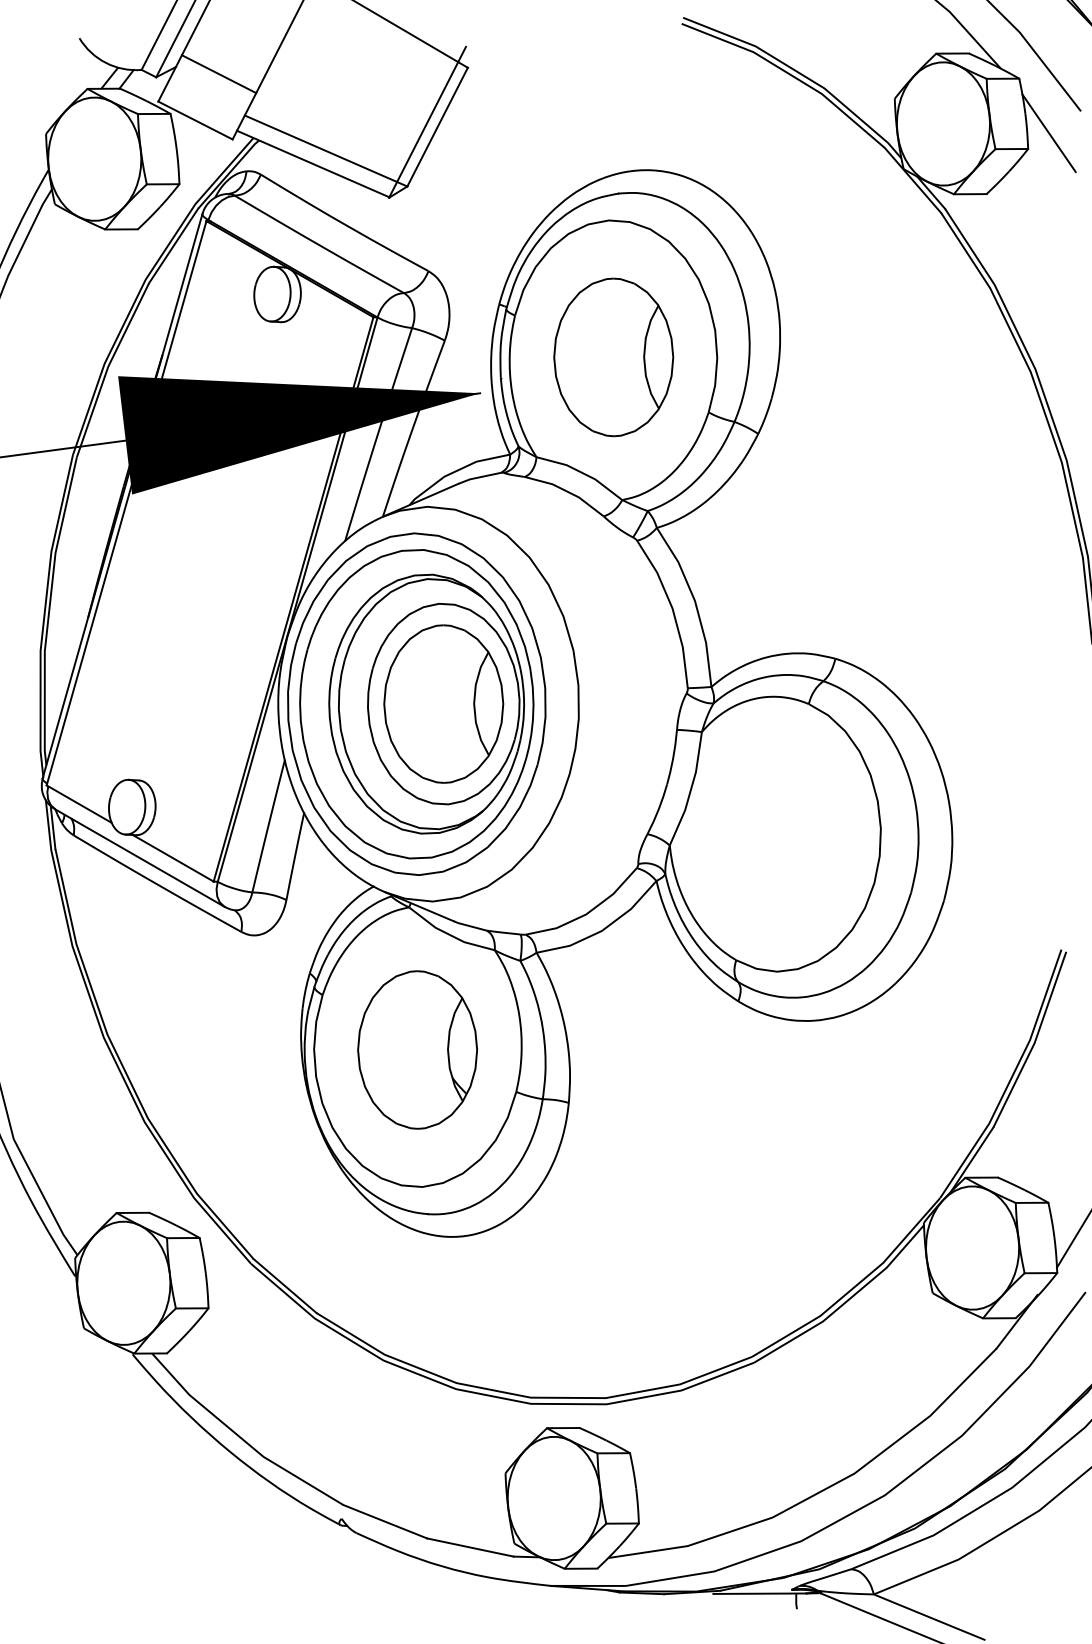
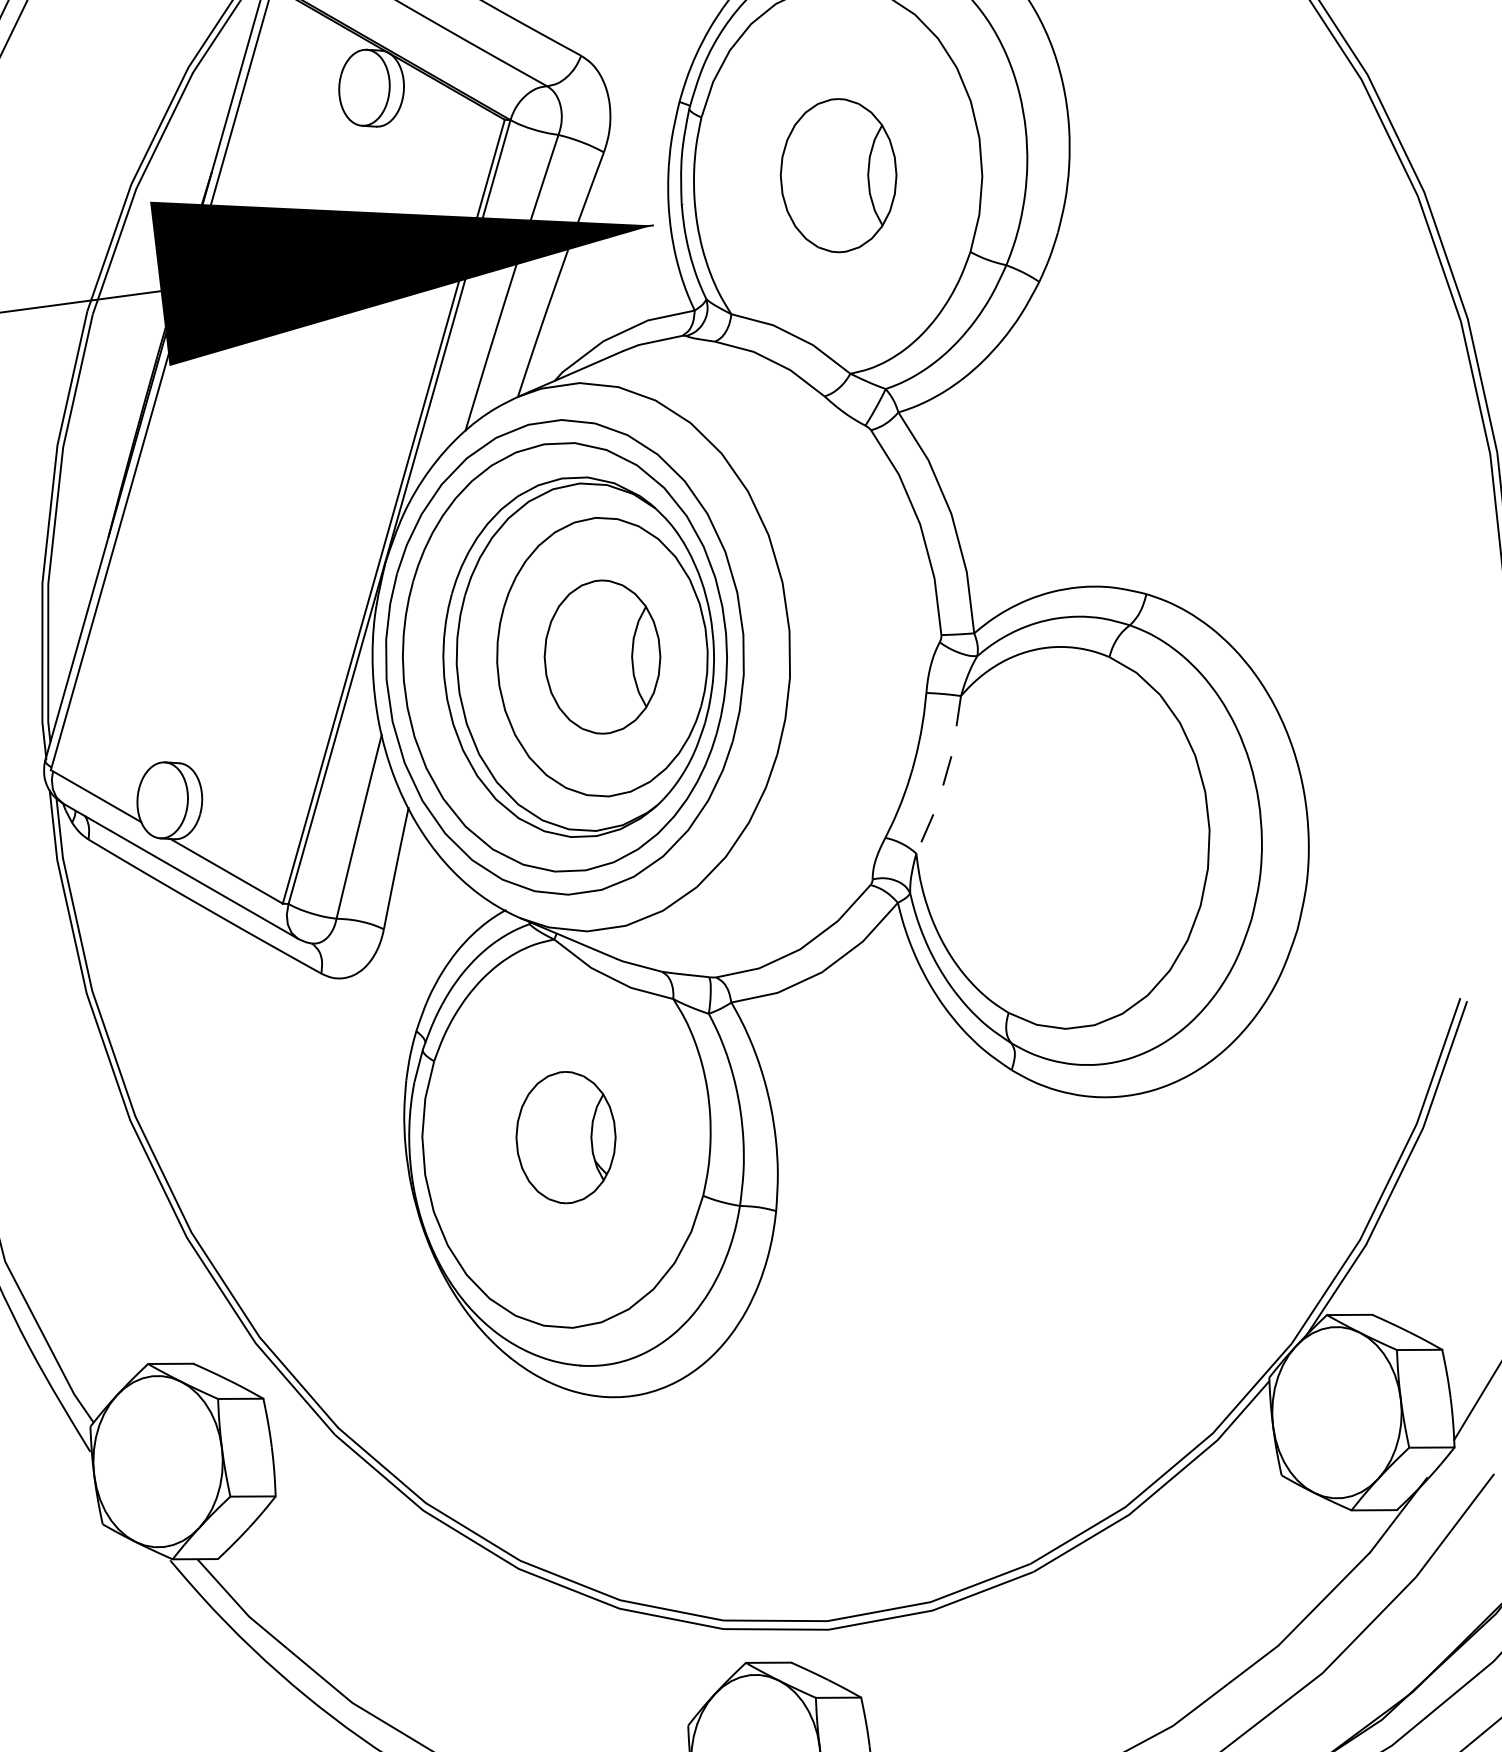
part: (613, 357) -> (838, 175), size x0.7
part: (443, 703) -> (602, 656), size x0.7
line: (690, 790) -> (945, 777), solid -> dashed
part: (417, 1049) -> (565, 1136), size x0.6

